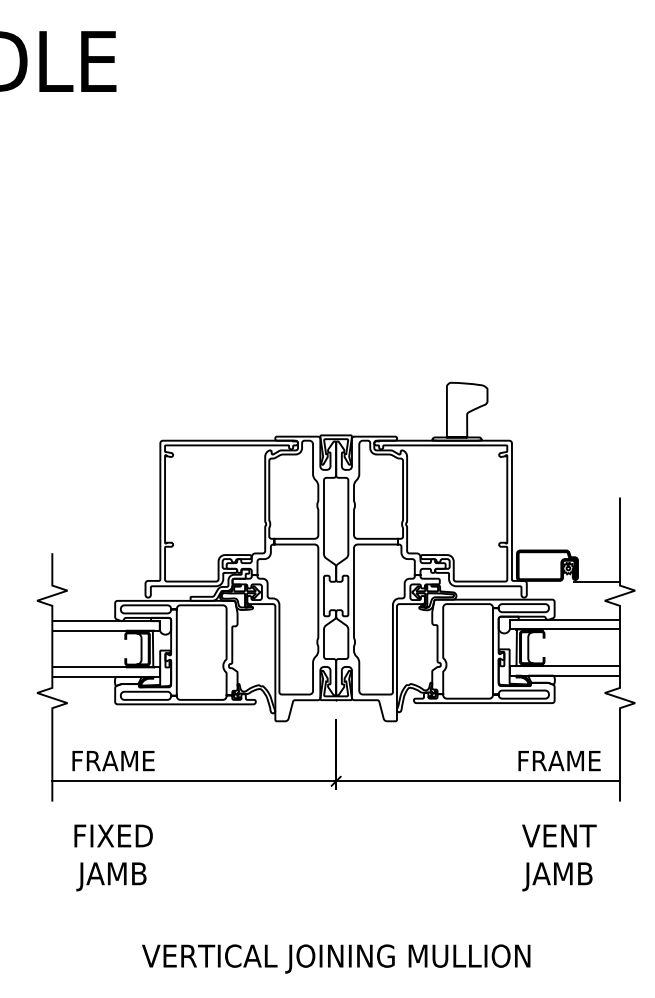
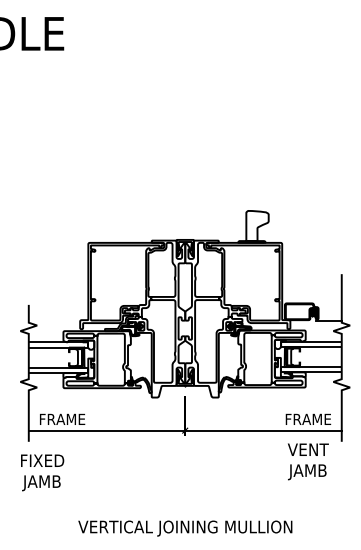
text: (113, 857) -> (42, 472), moved
text: (559, 857) -> (308, 461), moved

